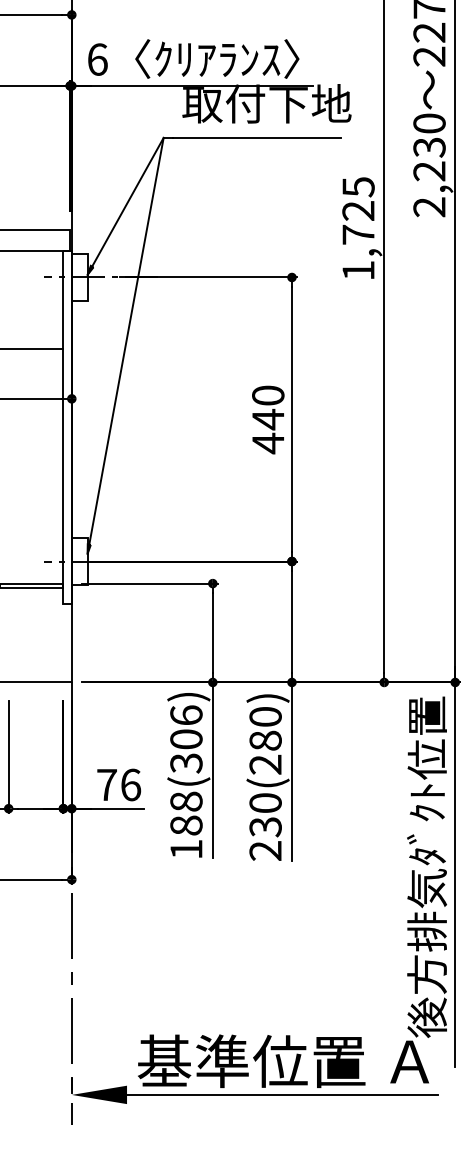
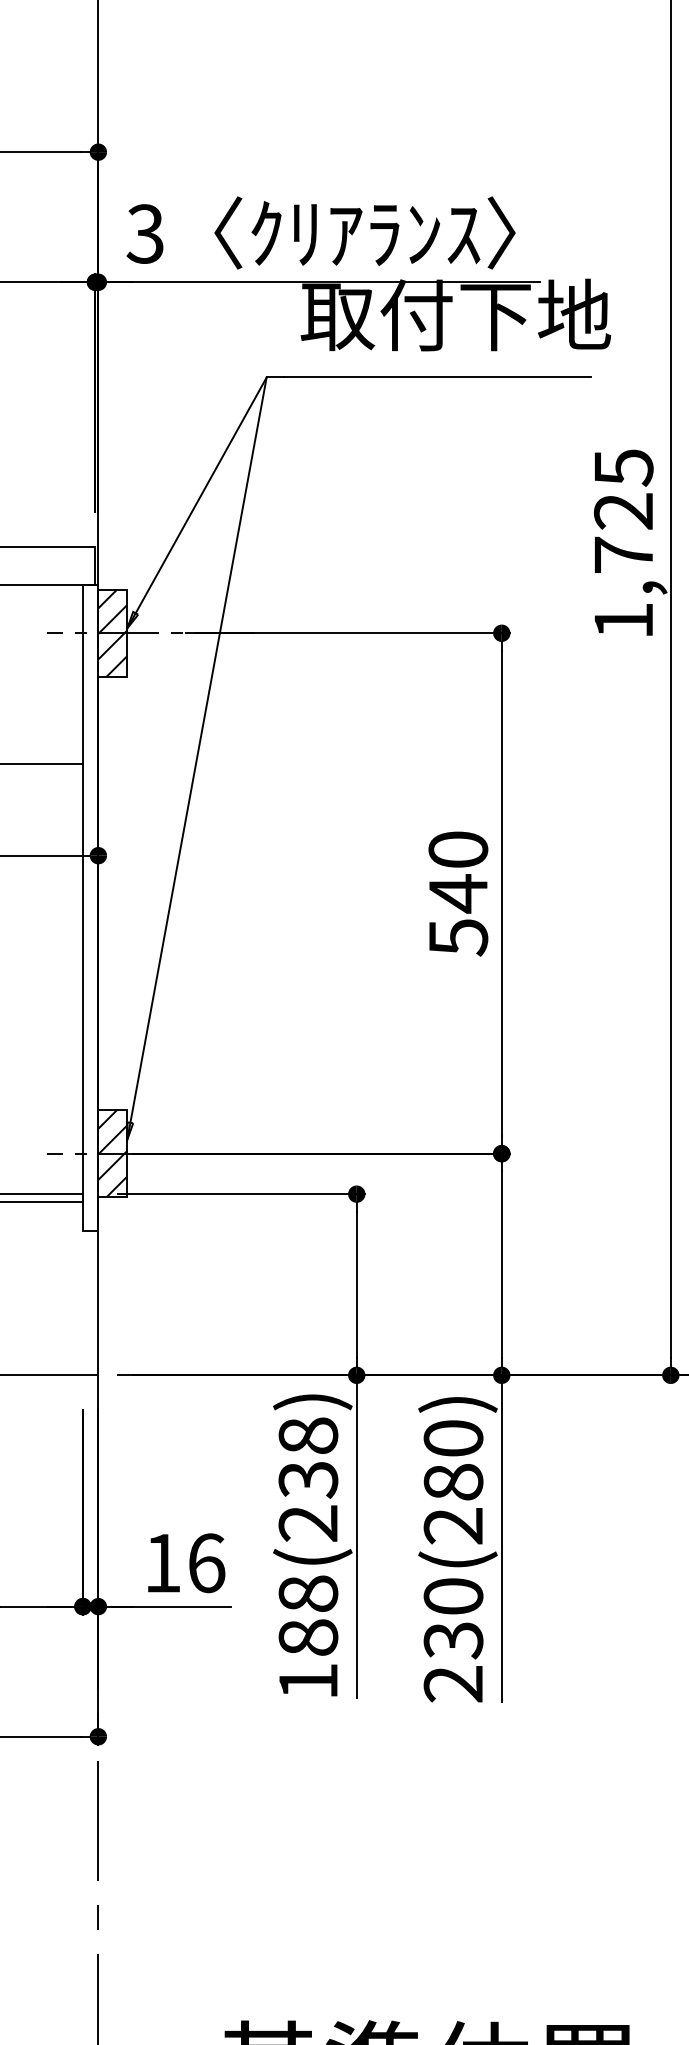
text: (97, 59) -> (145, 233), 6 -> 3
hatch: (79, 277) -> (112, 633), added
text: (268, 443) -> (458, 937), 440 -> 540
hatch: (79, 561) -> (112, 1153), added
text: (186, 739) -> (308, 1479), 188(306) -> 188(238)
text: (106, 784) -> (161, 1562), 76 -> 16

